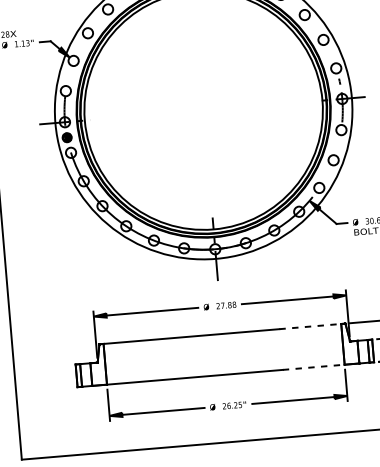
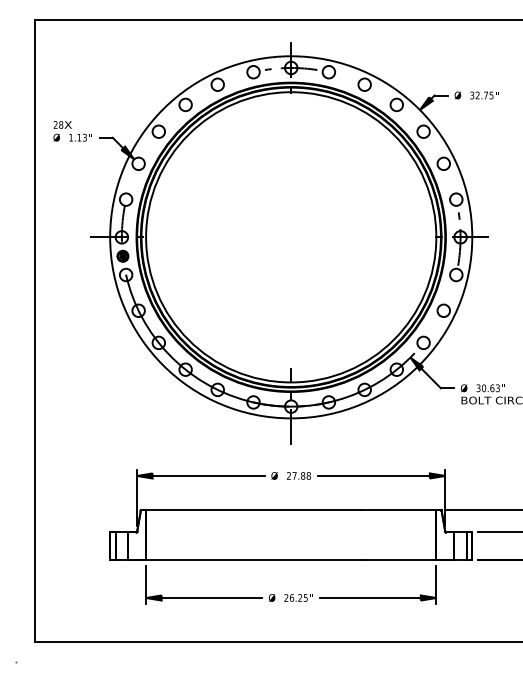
line: (310, 326) -> (398, 510), dashed -> solid
line: (313, 367) -> (398, 559), dashed -> solid

